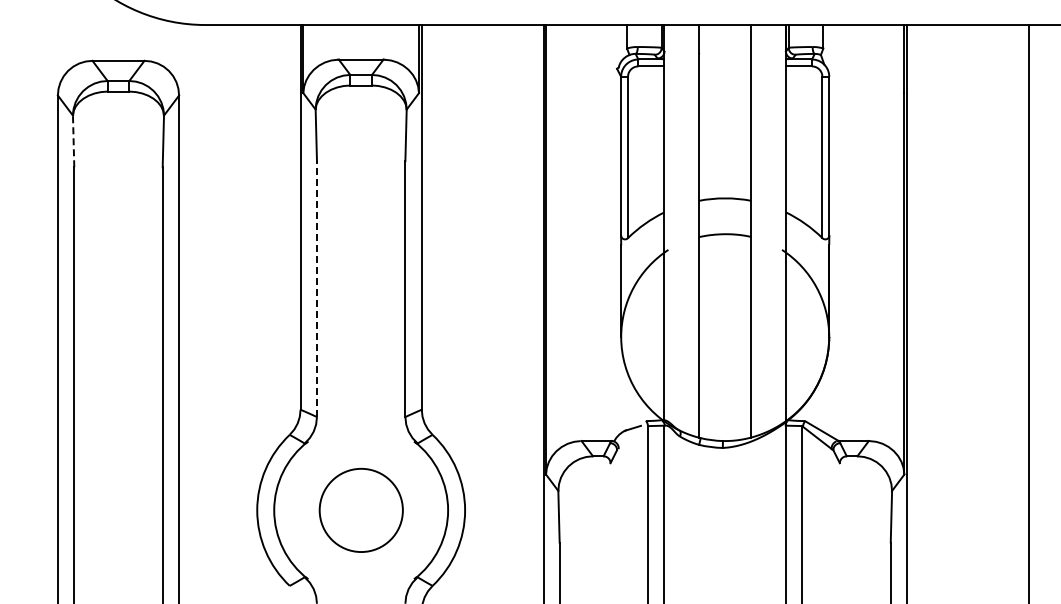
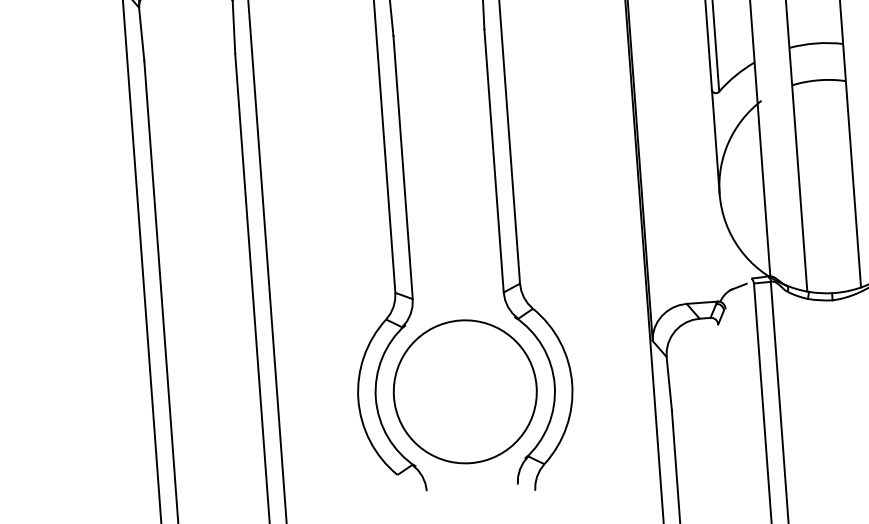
line: (73, 141) -> (141, 34), dashed -> solid
line: (316, 289) -> (402, 168), dashed -> solid
circle: (361, 510) -> (465, 391), size x1.67

